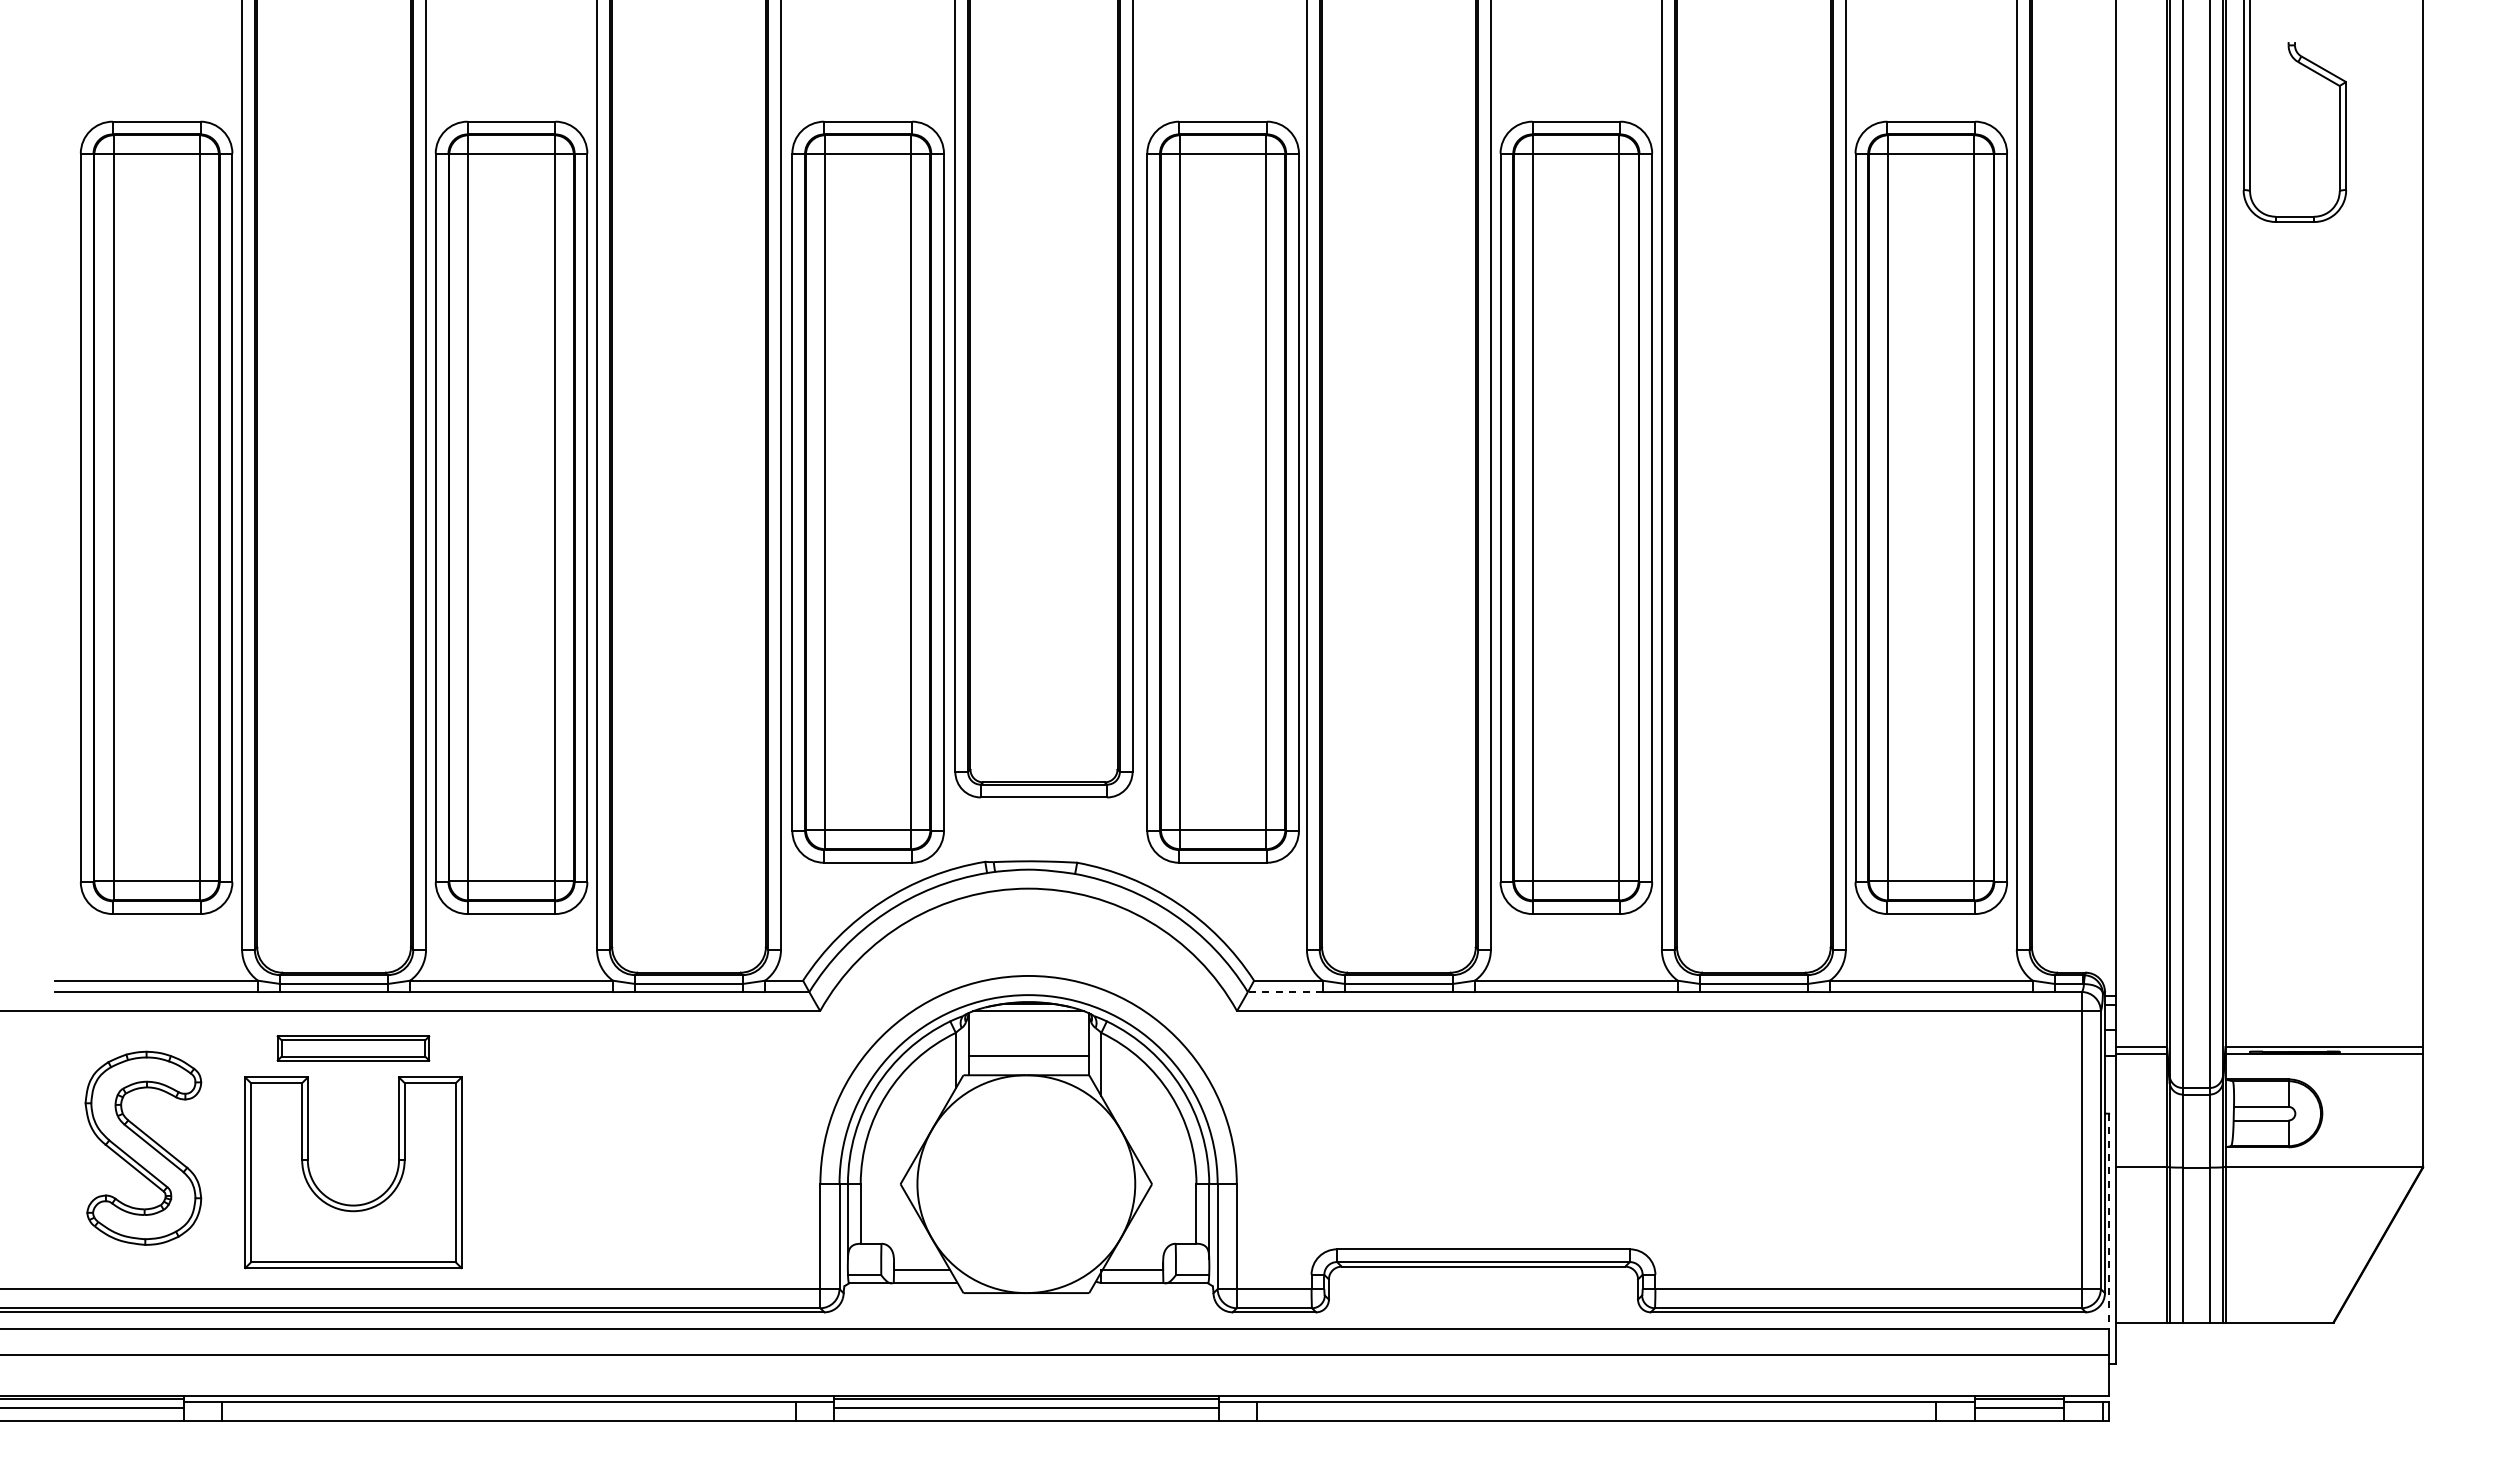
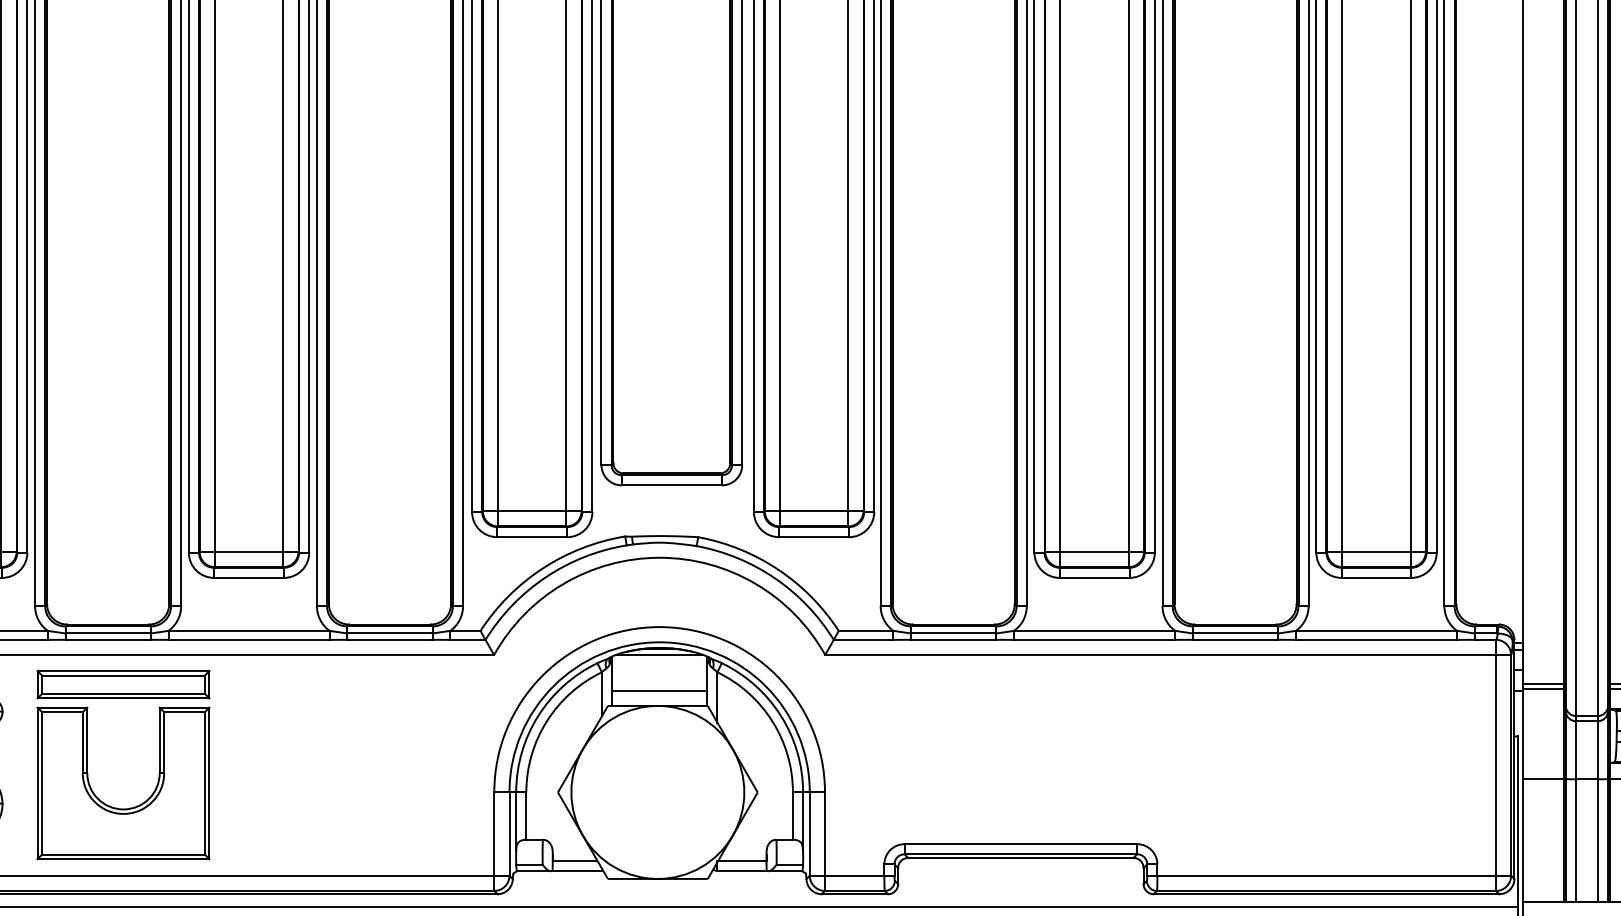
line: (1285, 992) -> (863, 640), dashed -> solid
part: (353, 1048) -> (123, 684), size x1.43
line: (2109, 1221) -> (1517, 822), dashed -> solid

